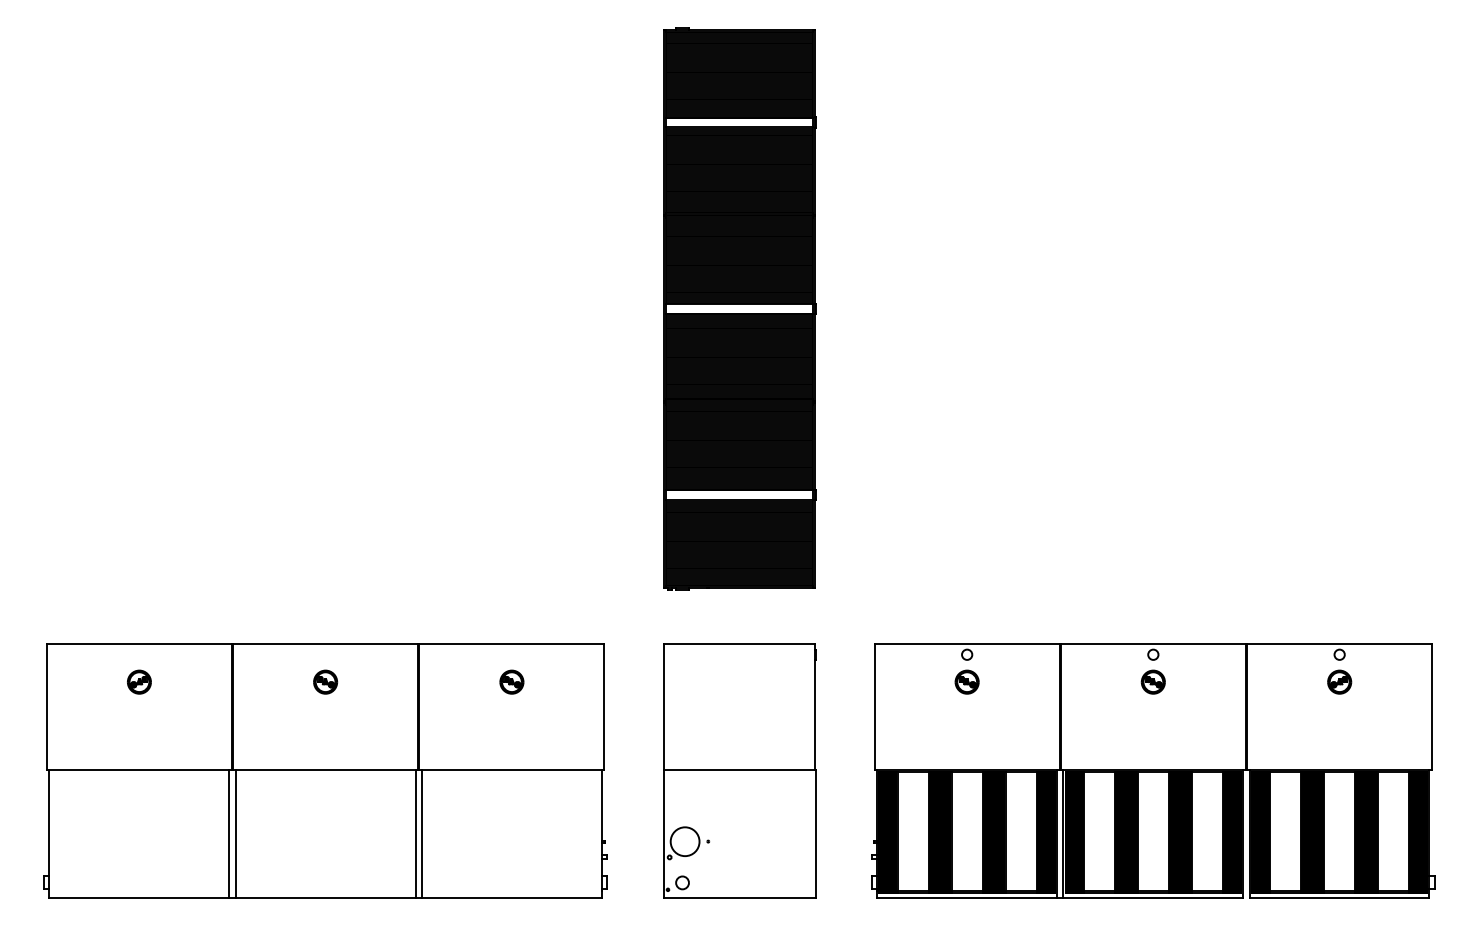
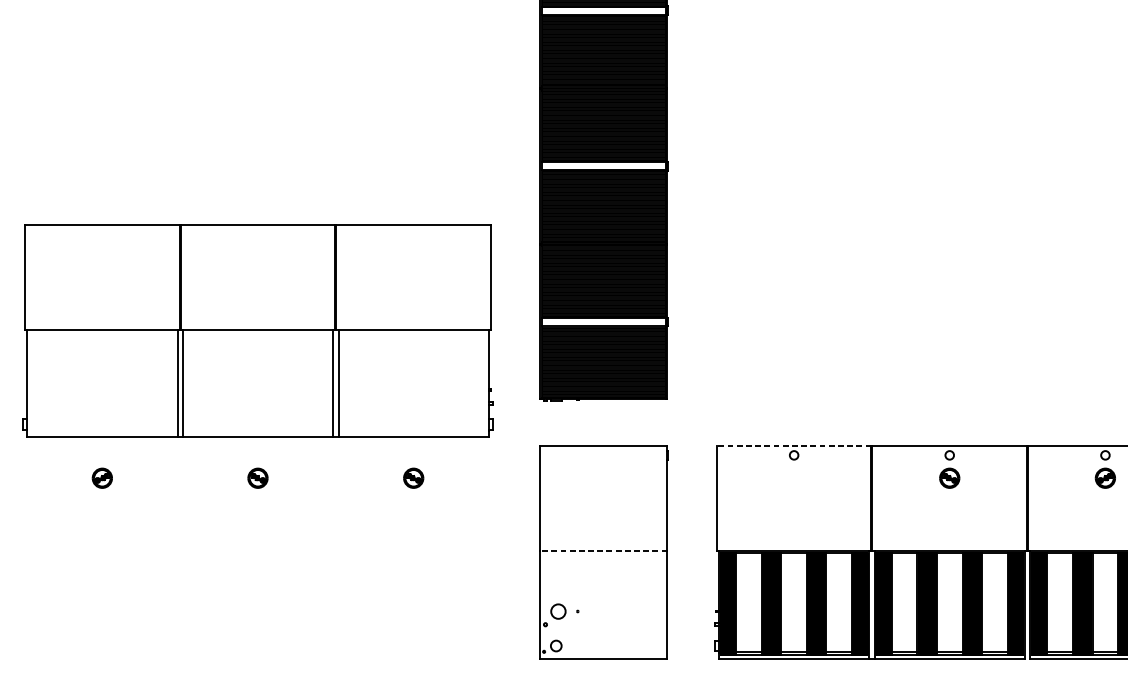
line: (966, 643) -> (793, 445), solid -> dashed
part: (966, 681) -> (793, 477), removed
line: (739, 769) -> (603, 551), solid -> dashed
part: (325, 770) -> (257, 330), moved
circle: (684, 841) -> (557, 611), size x0.6

